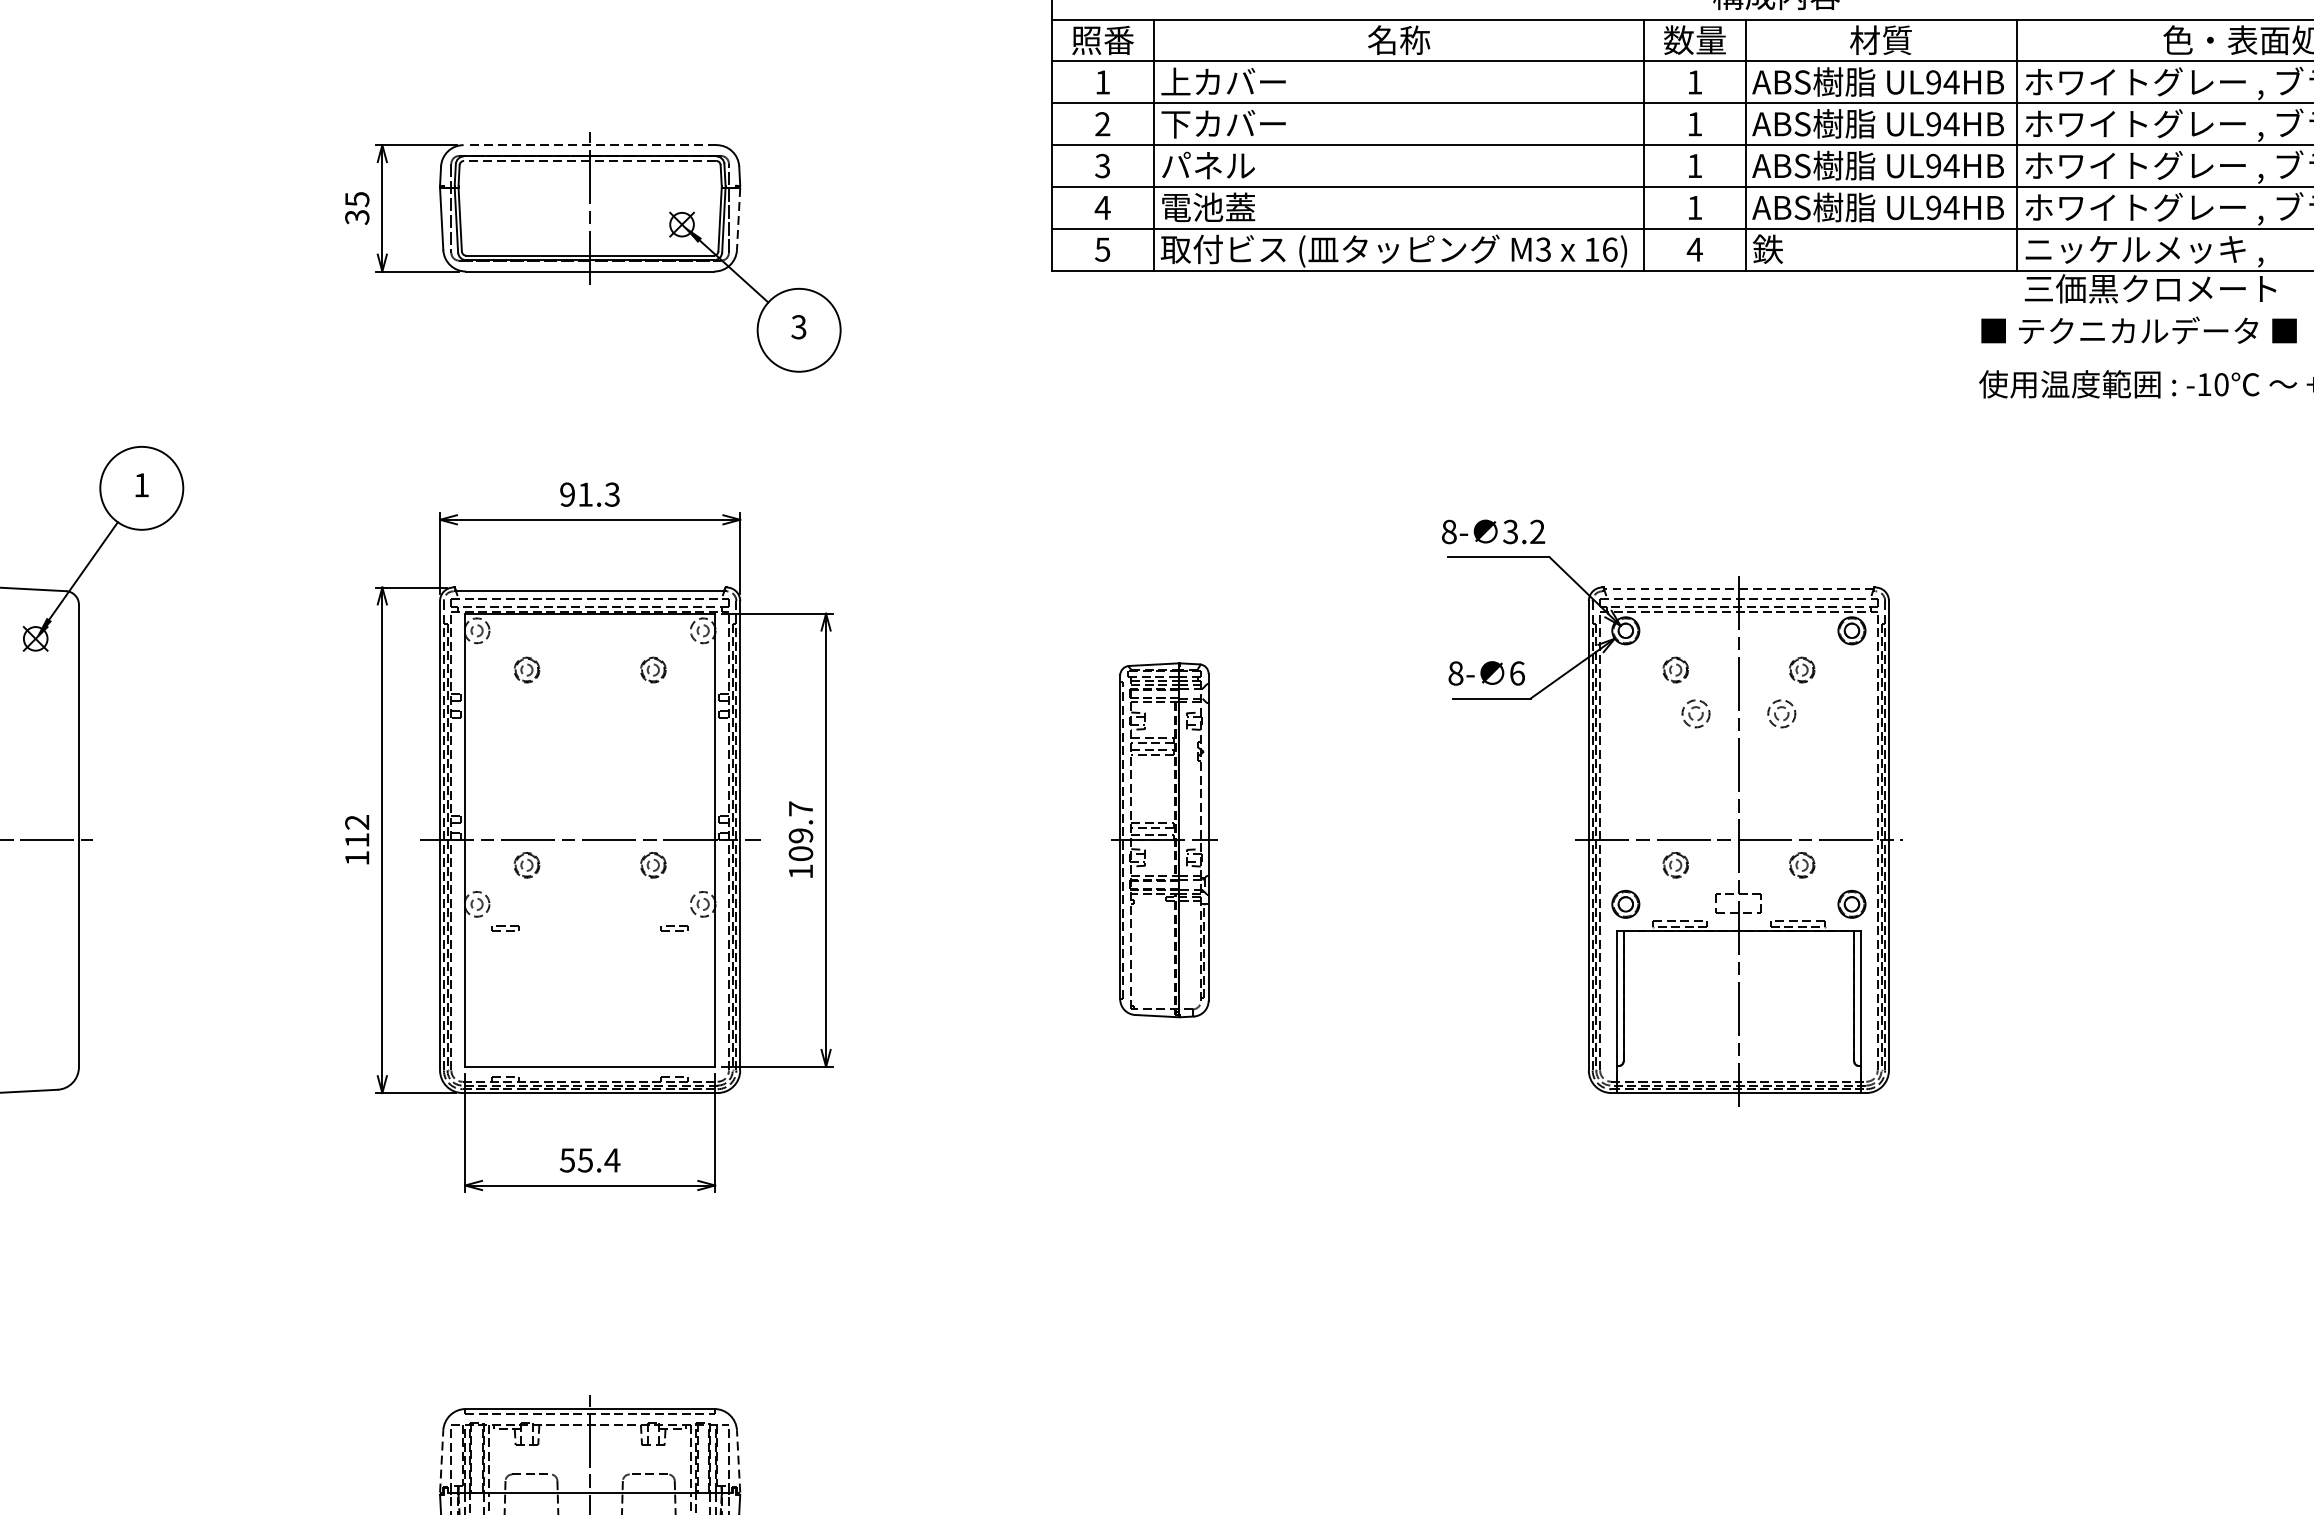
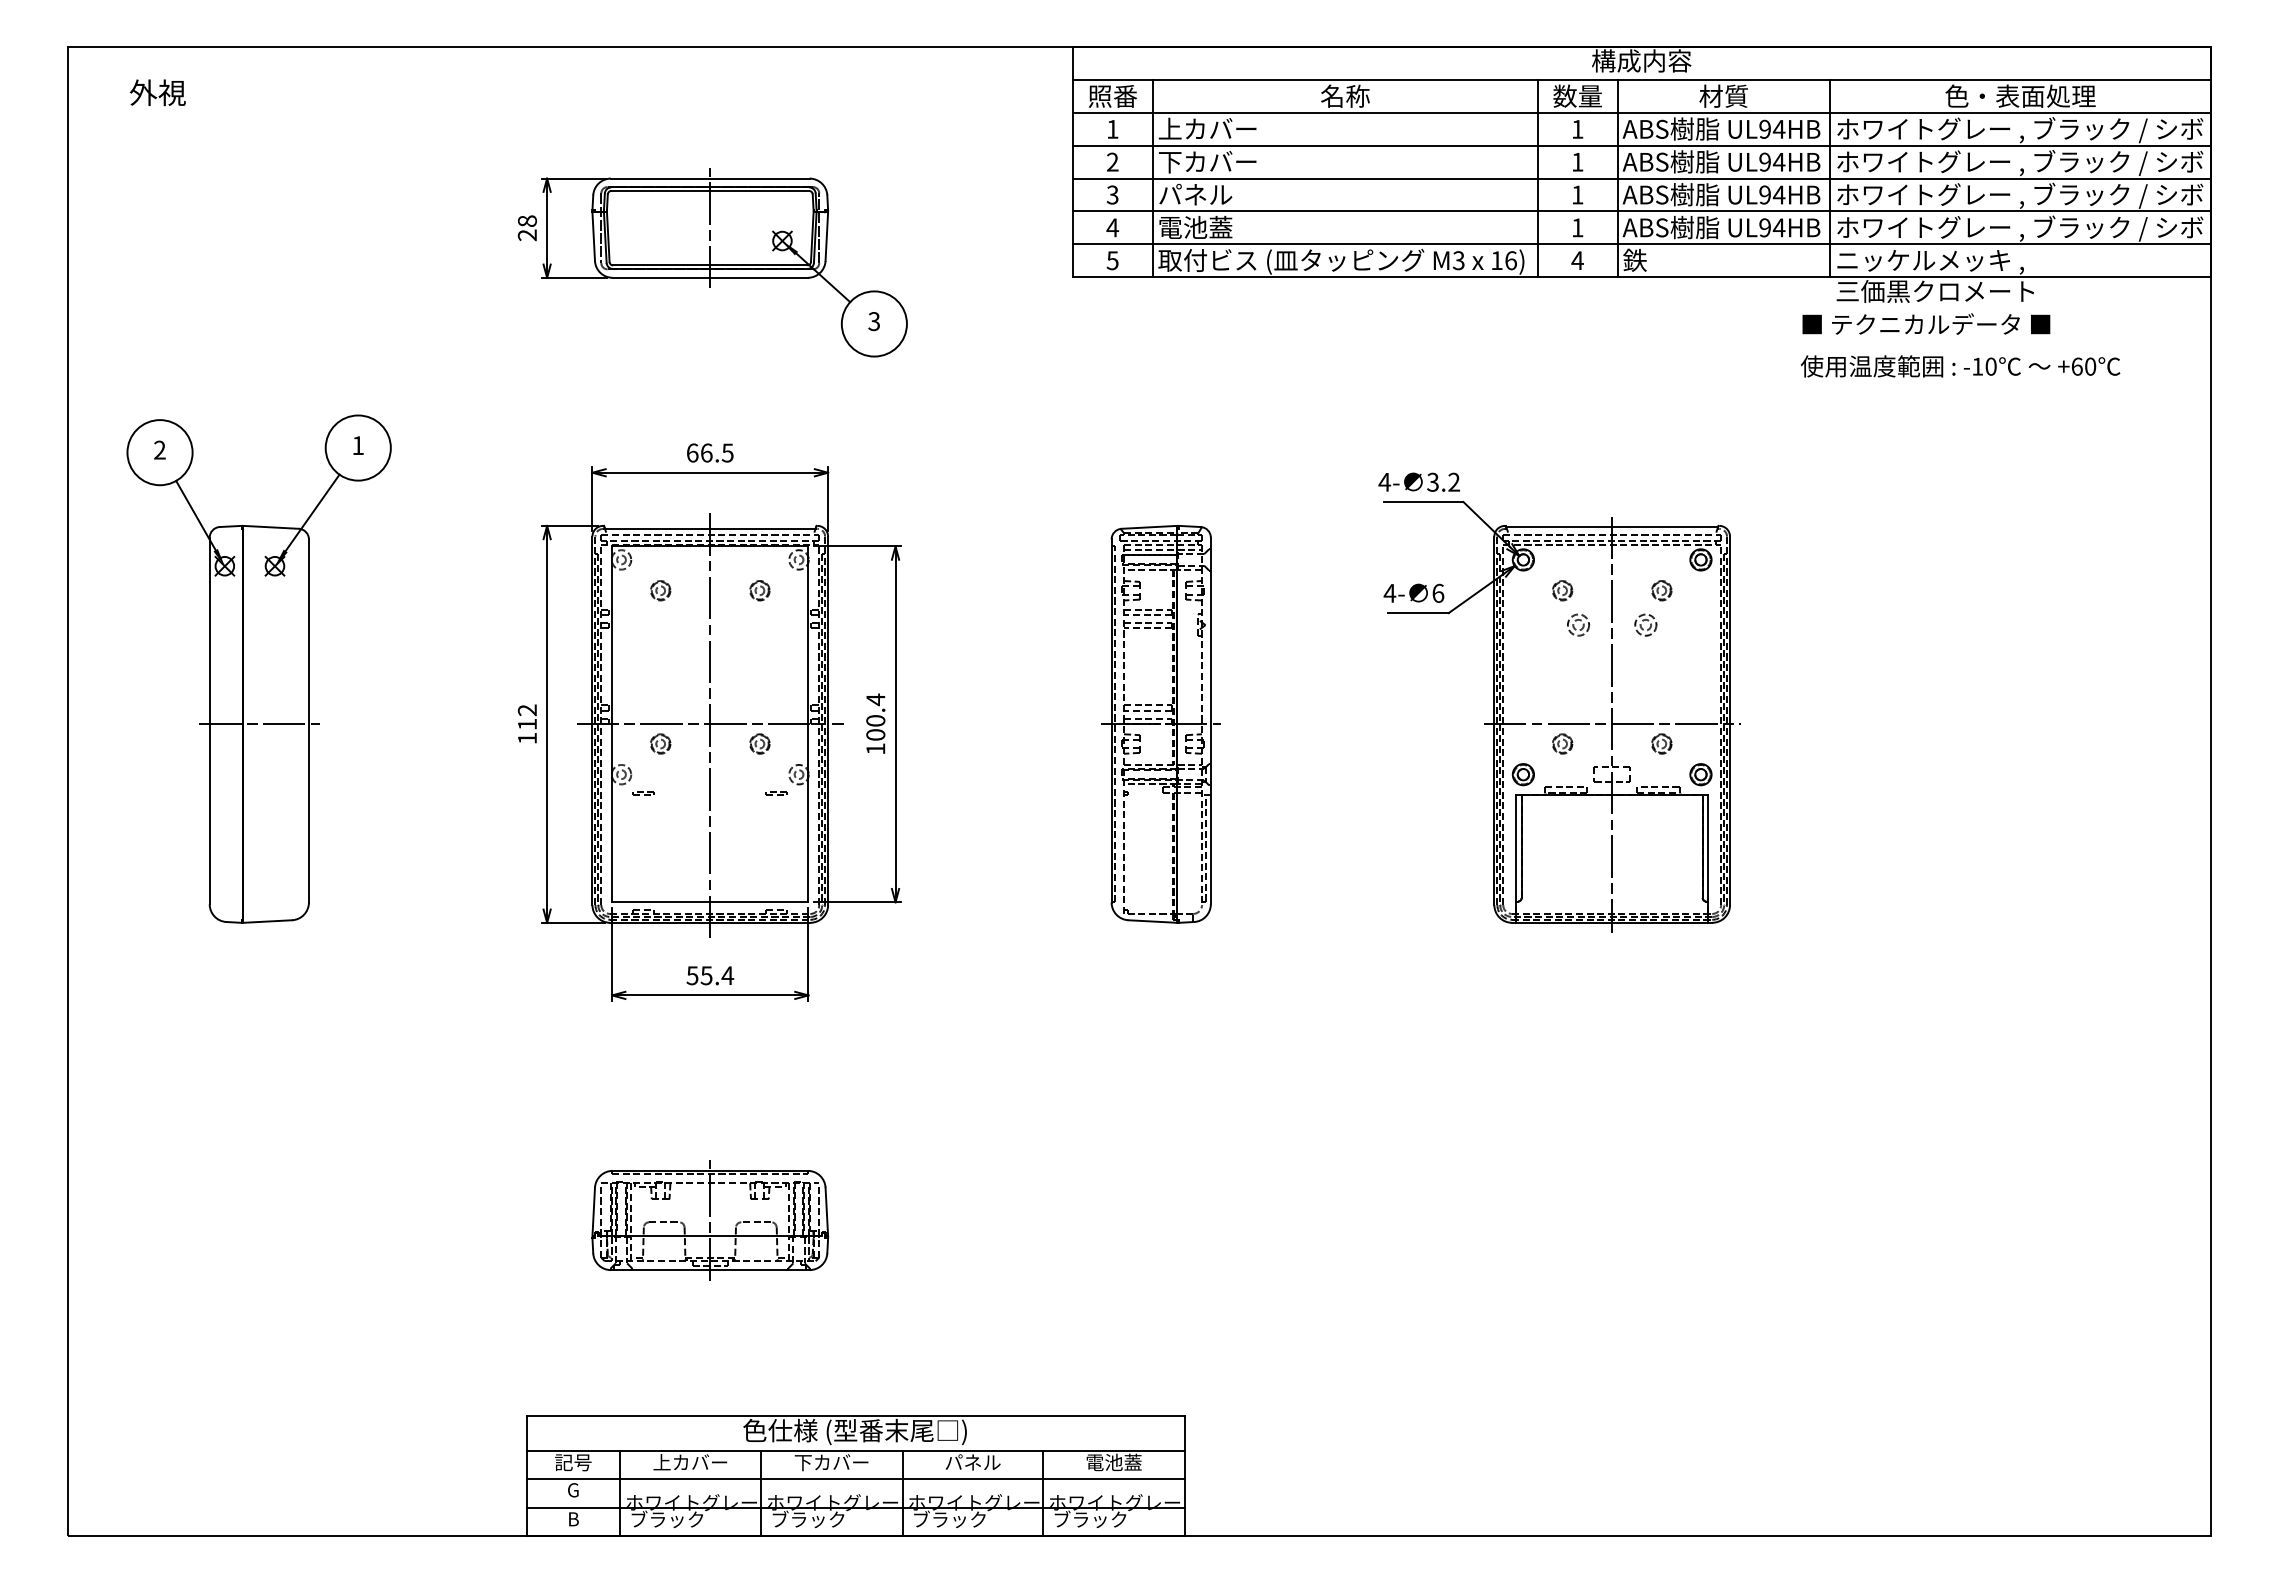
line: (589, 145) -> (709, 178), dashed -> solid
line: (590, 161) -> (710, 191), dashed -> solid
text: (357, 208) -> (527, 228), 35 -> 28
line: (738, 220) -> (826, 237), dashed -> solid
text: (589, 493) -> (709, 452), 91.3 -> 66.5
text: (1448, 530) -> (1384, 481), 8- -> 4-
line: (1739, 589) -> (1612, 527), dashed -> solid
text: (1455, 672) -> (1389, 592), 8- -> 4-
text: (800, 821) -> (875, 709), 109.7 -> 100.4
part: (1163, 840) -> (1160, 724), size x1.43
line: (590, 841) -> (710, 725), added
line: (441, 1460) -> (593, 1211), dashed -> solid
line: (738, 1460) -> (826, 1211), dashed -> solid

